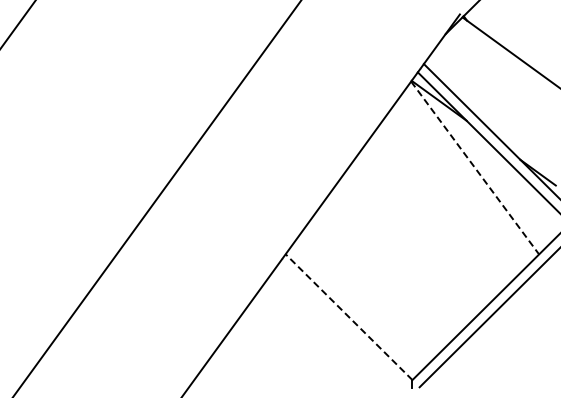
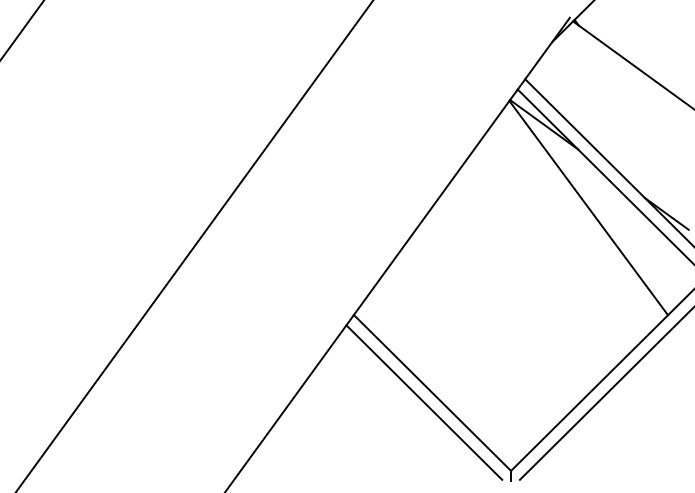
line: (475, 168) -> (589, 208), dashed -> solid
line: (348, 316) -> (431, 392), dashed -> solid
line: (342, 324) -> (424, 402), added

